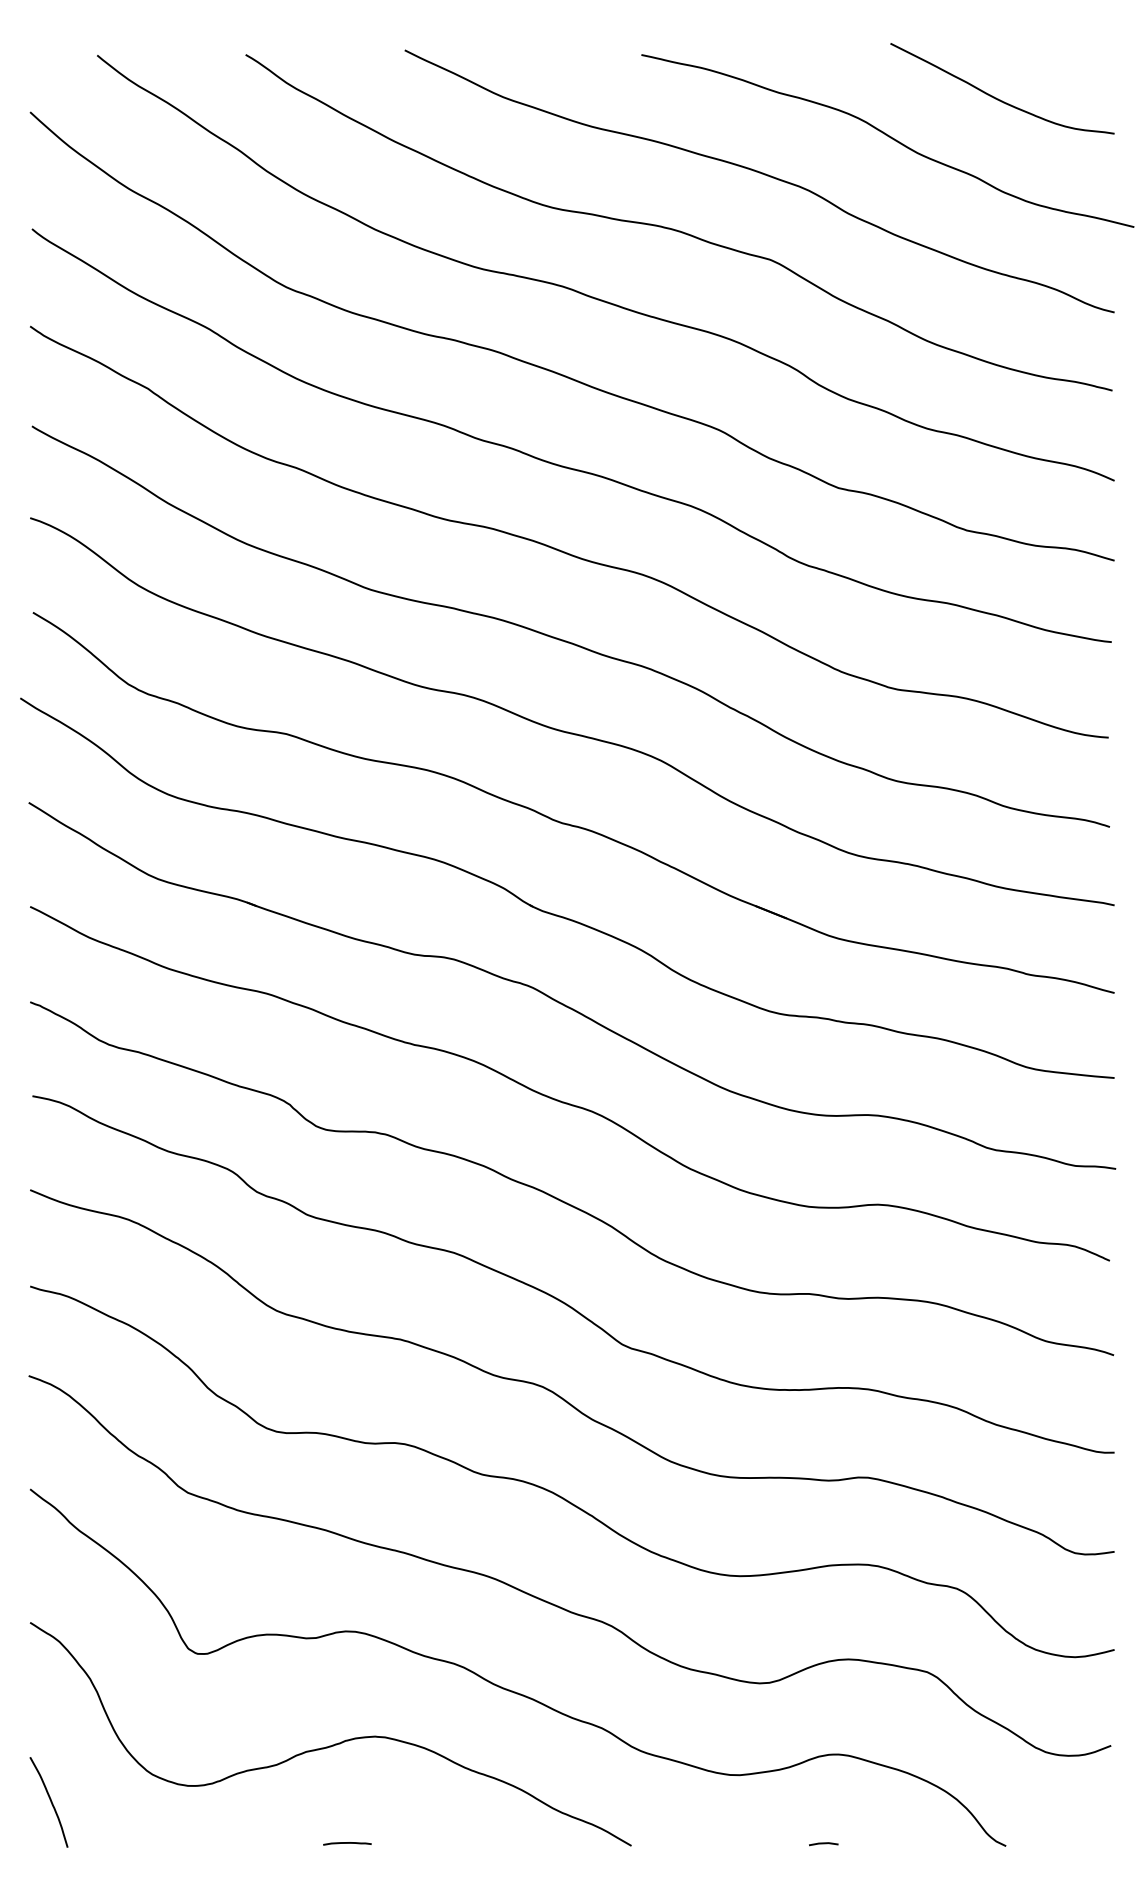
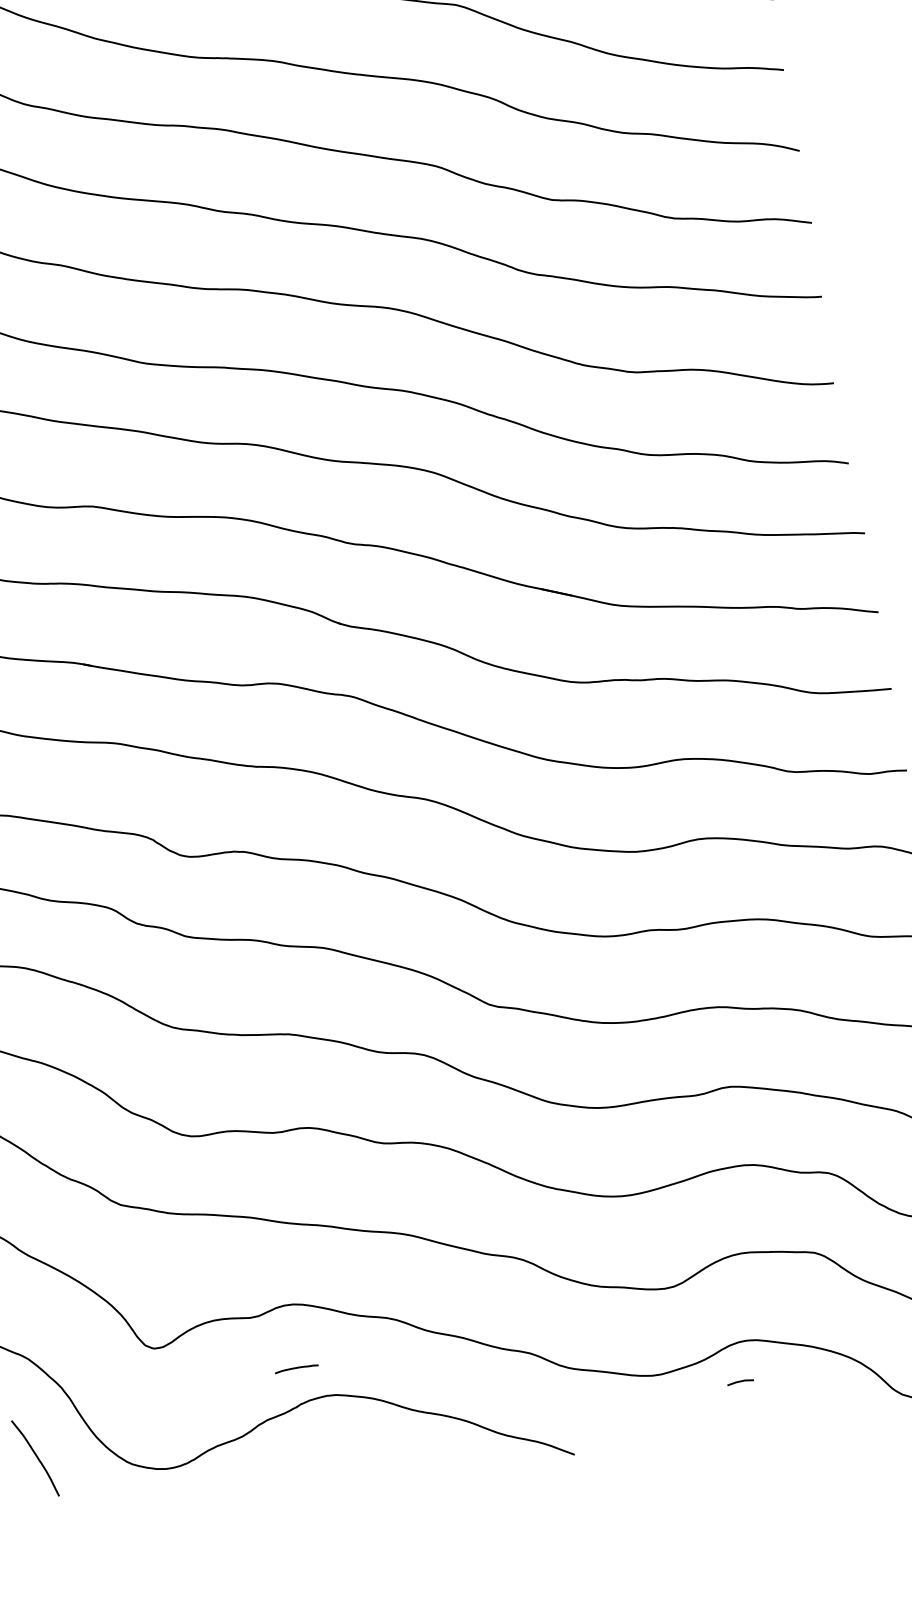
curve: (50, 1802) -> (36, 1458), moved
line: (347, 1843) -> (296, 1368), moved
line: (823, 1844) -> (740, 1382), moved

